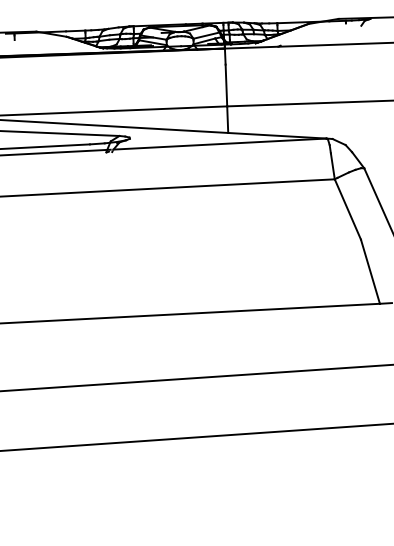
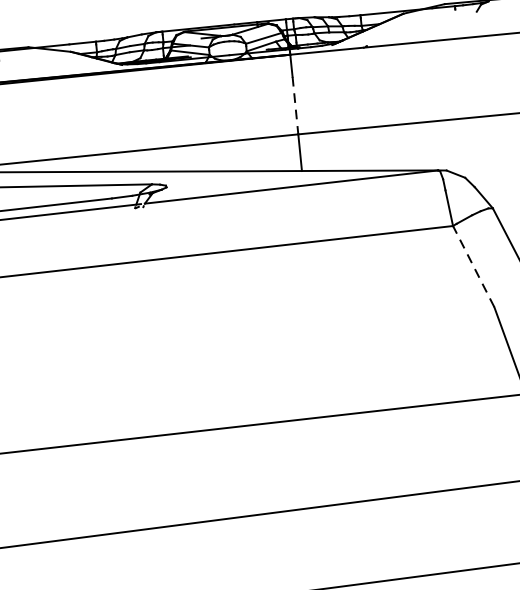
line: (226, 85) -> (295, 105), solid -> dashed
line: (347, 209) -> (473, 266), solid -> dashed

